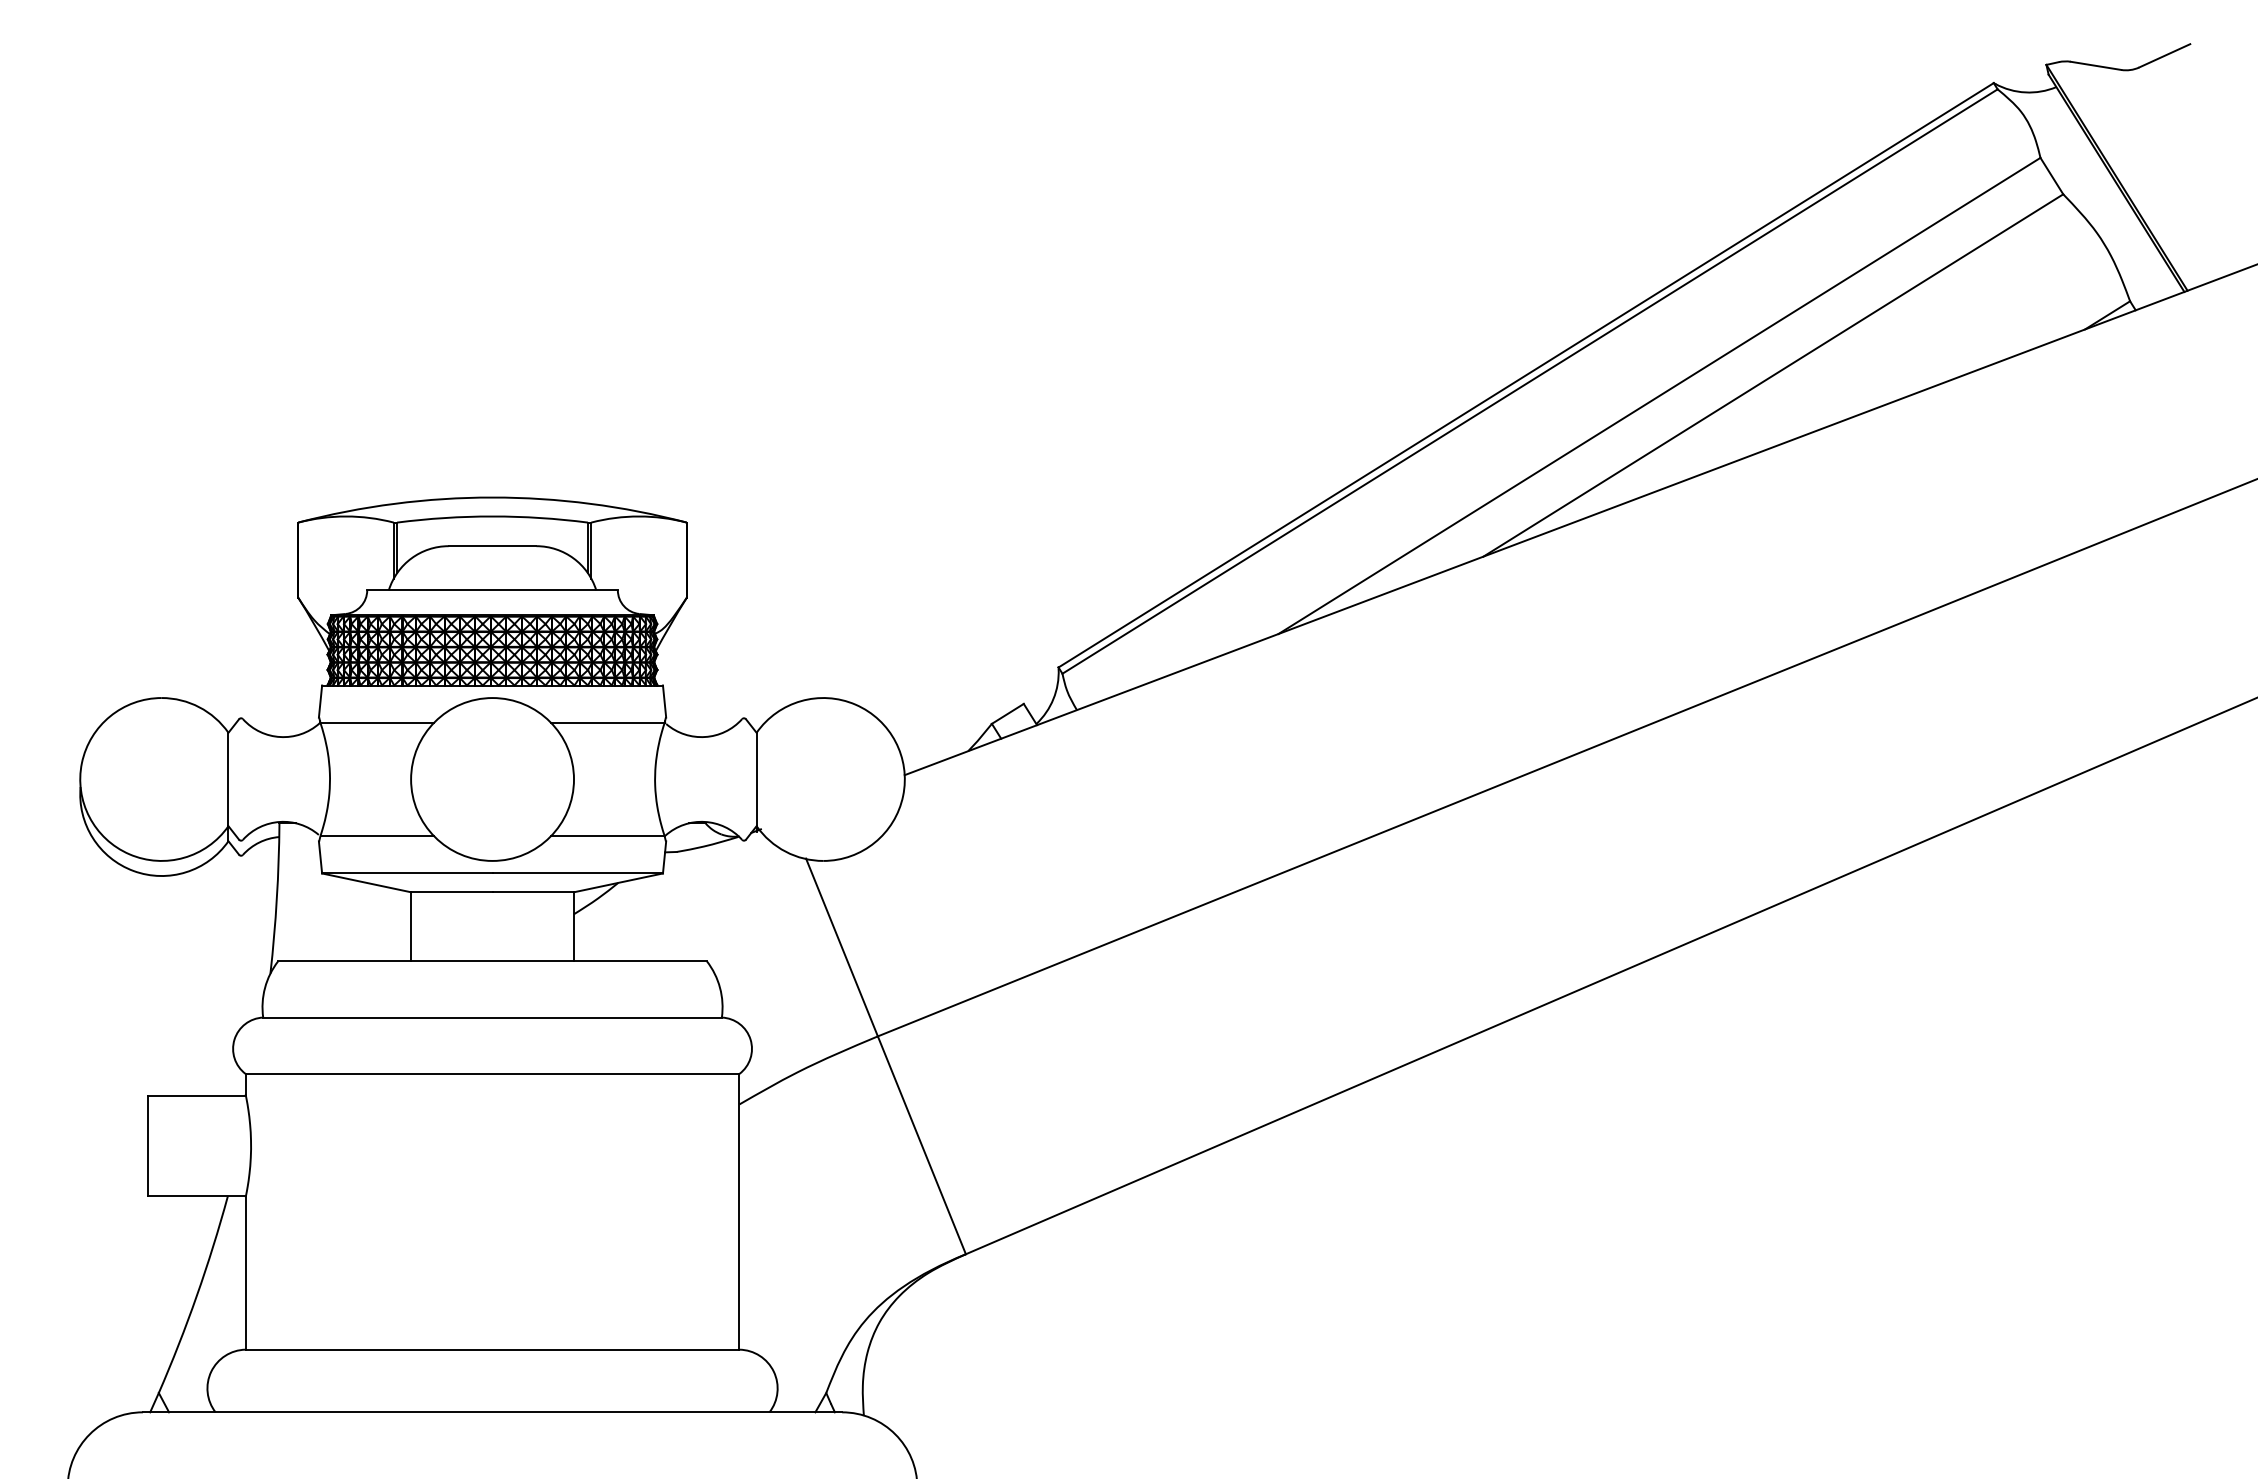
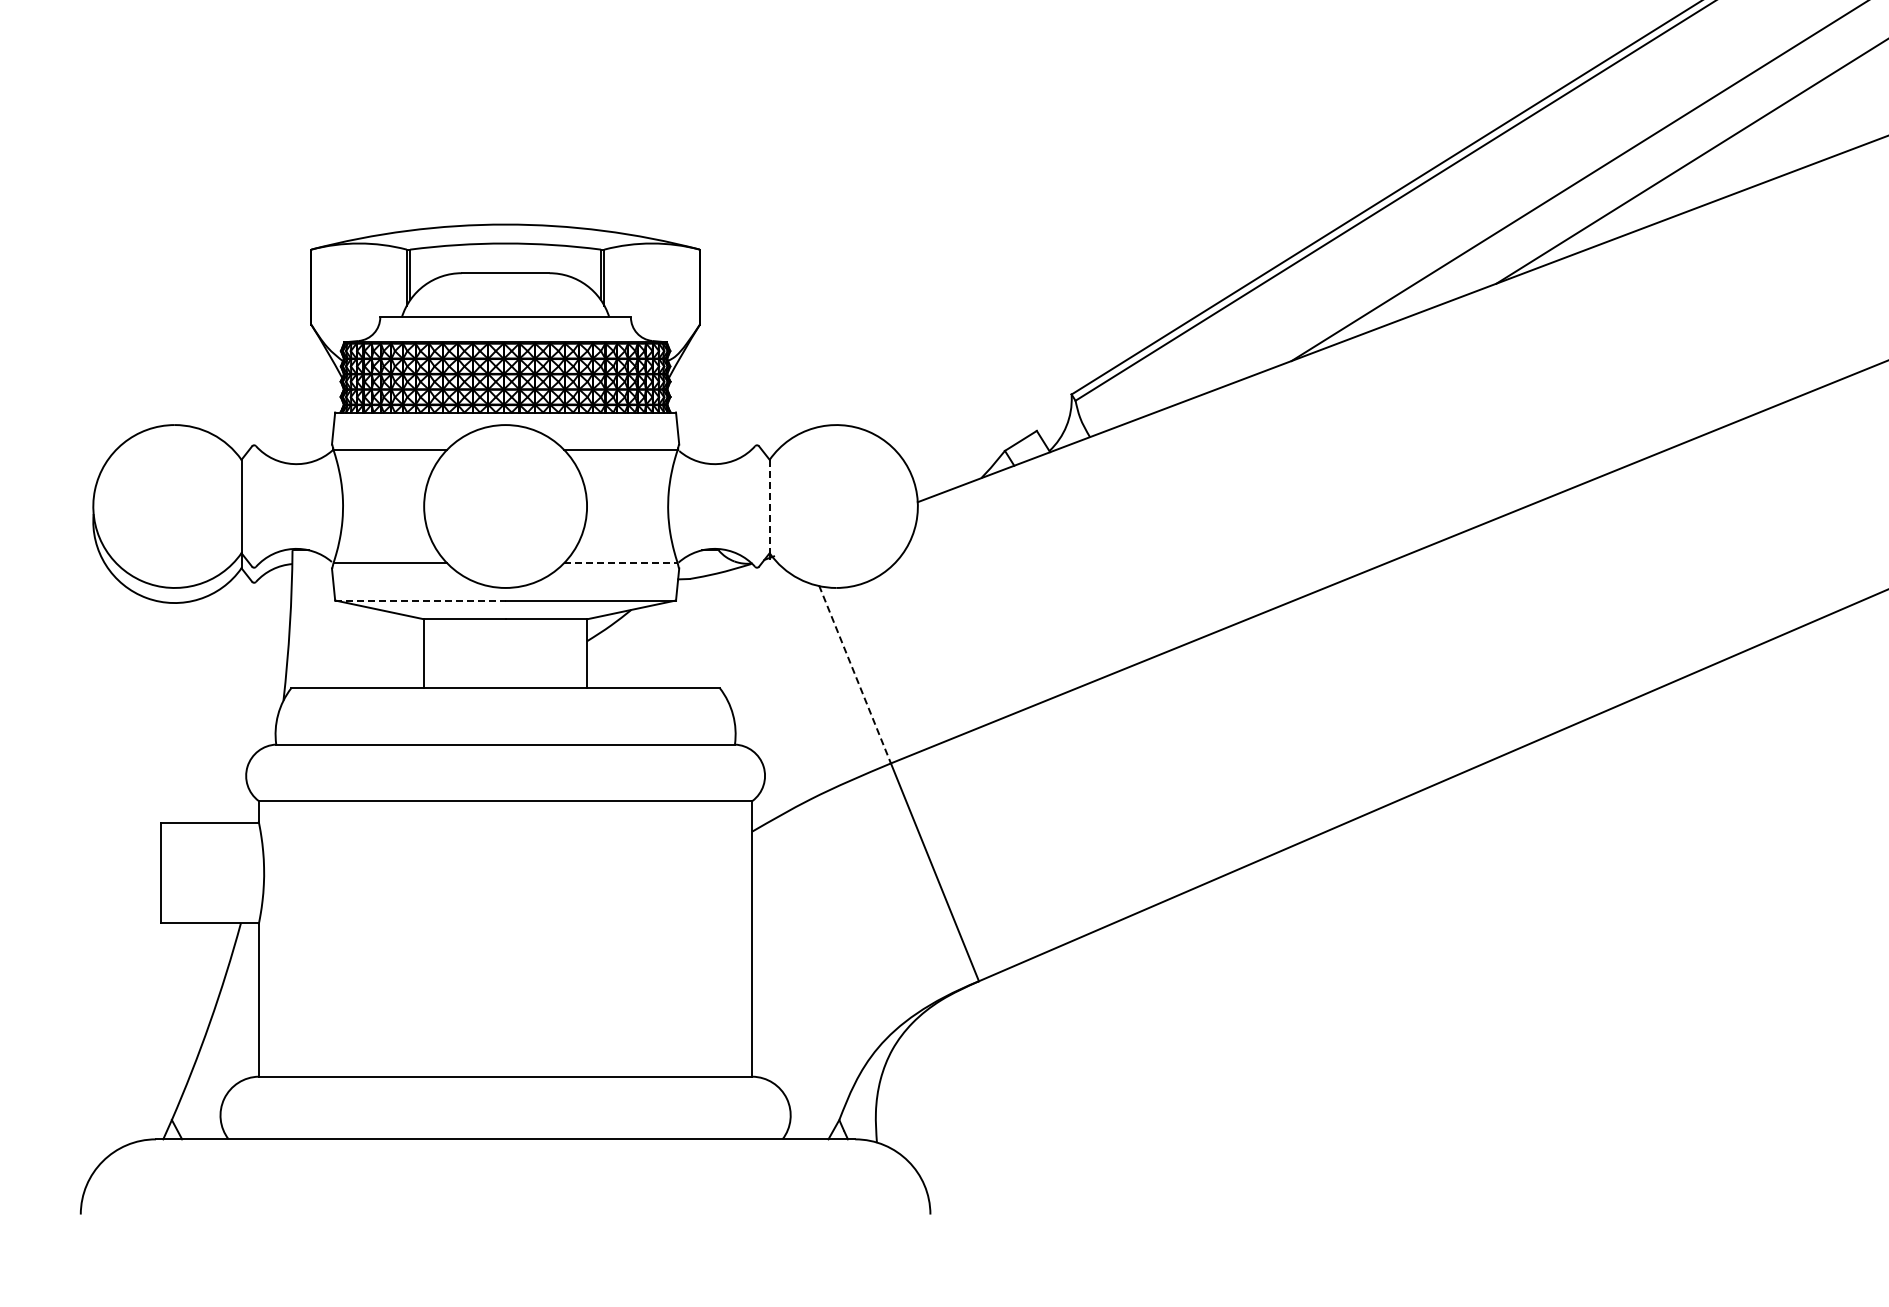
line: (756, 779) -> (769, 506), solid -> dashed
line: (607, 835) -> (620, 562), solid -> dashed
line: (407, 873) -> (420, 600), solid -> dashed
line: (841, 947) -> (854, 674), solid -> dashed

